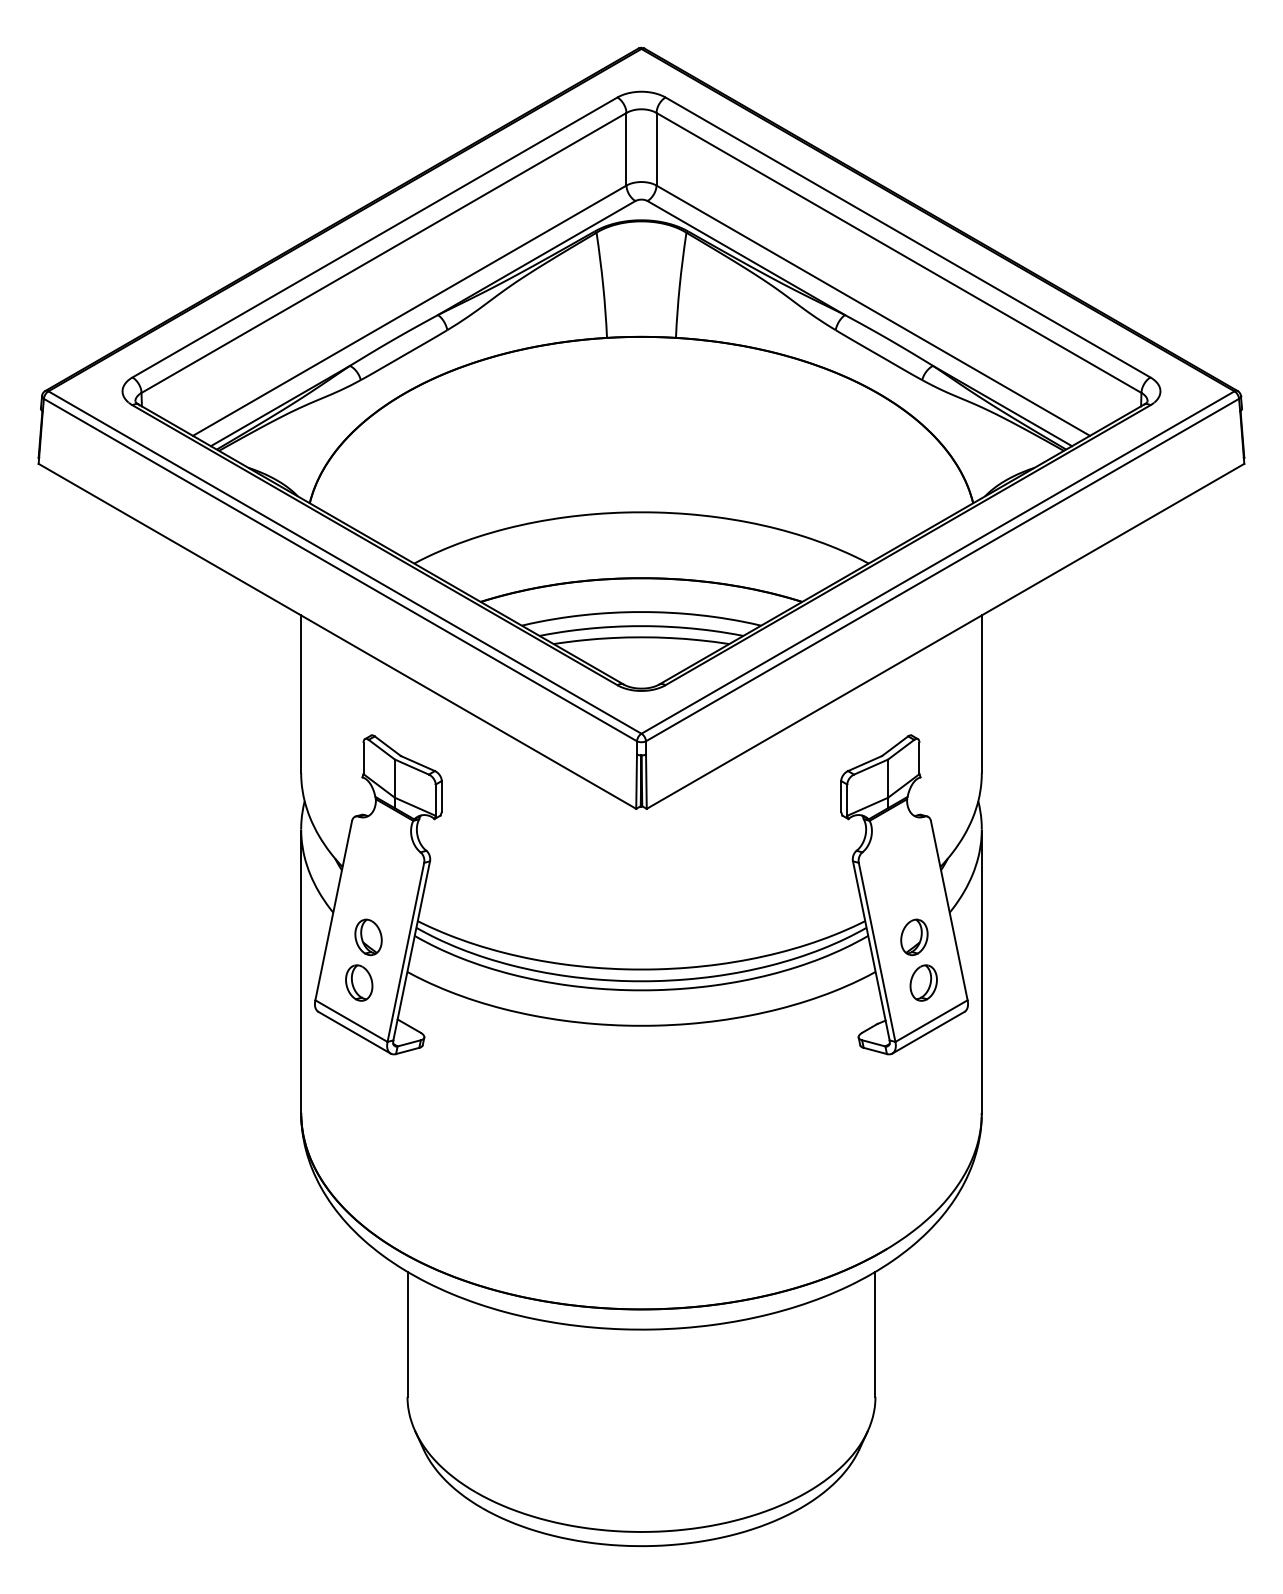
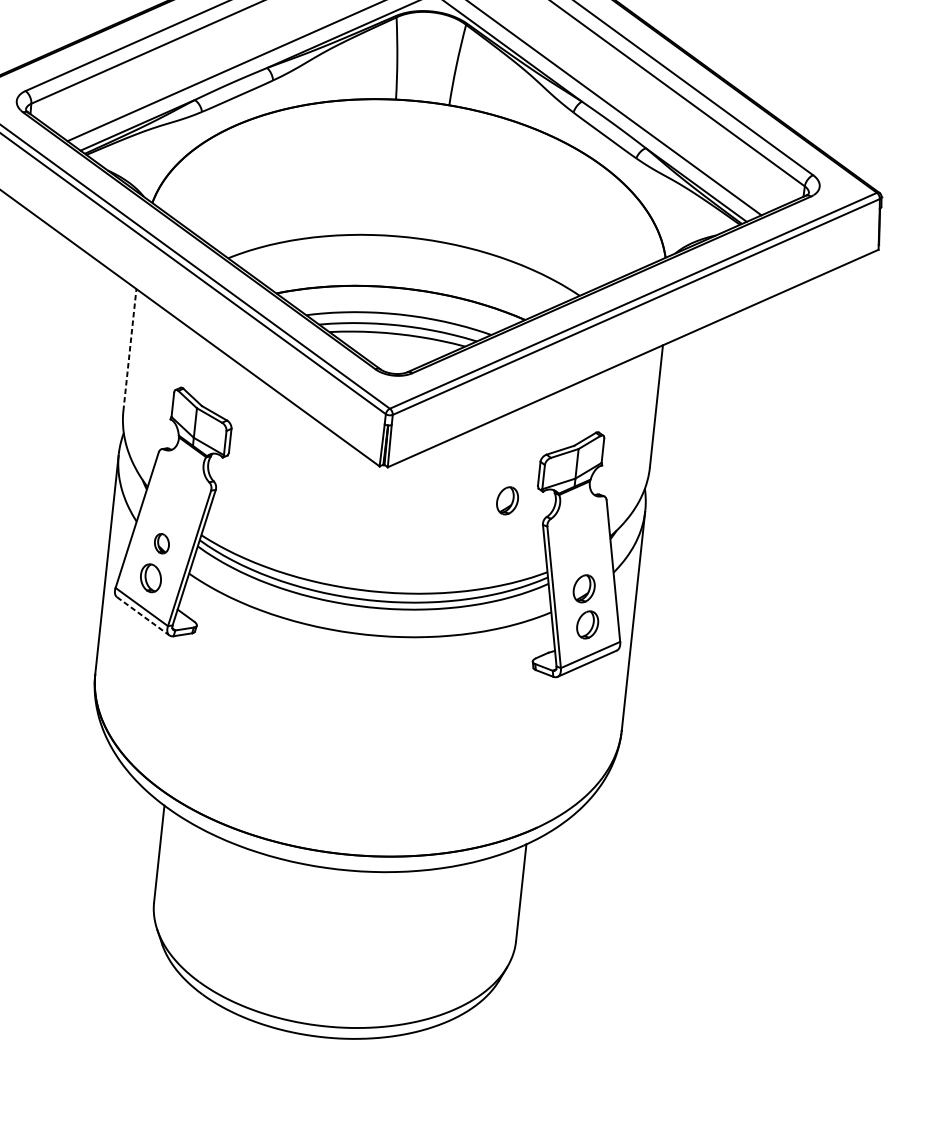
line: (301, 694) -> (130, 350), solid -> dashed
part: (804, 835) -> (507, 500), added
part: (368, 937) -> (161, 543), size x0.7
line: (354, 1032) -> (143, 616), solid -> dashed

